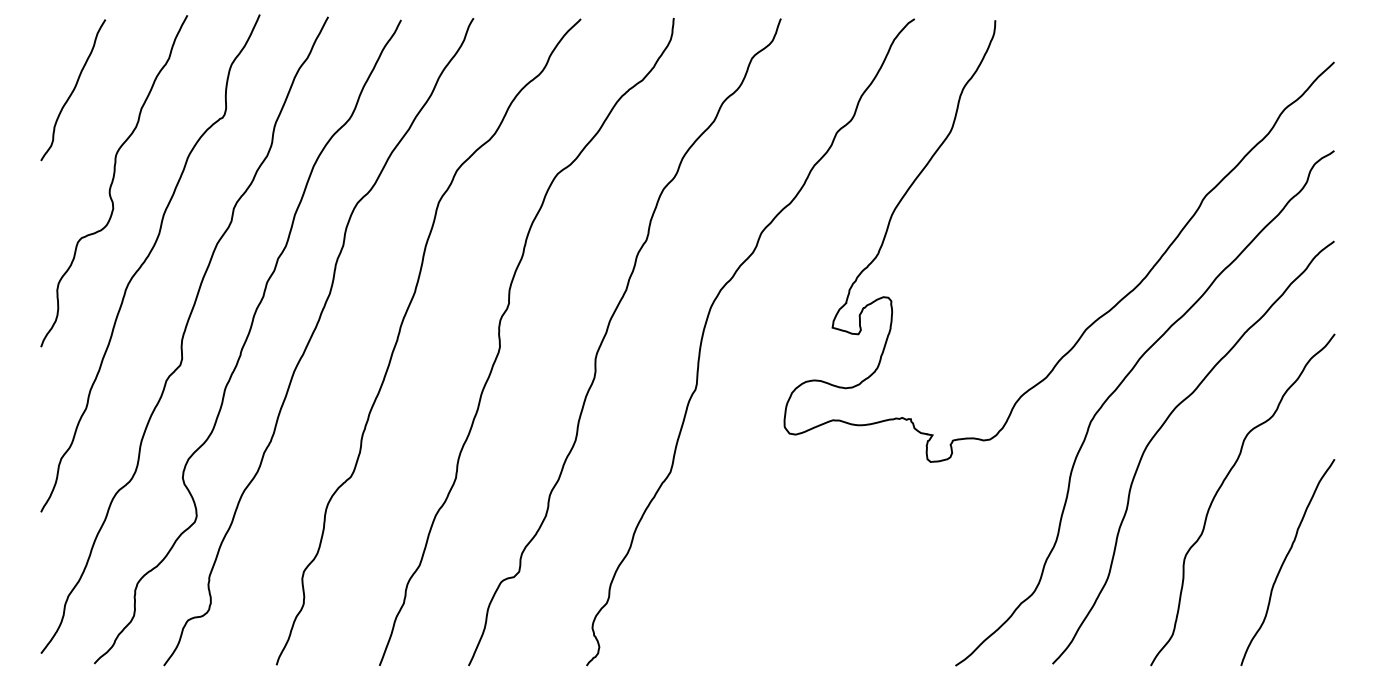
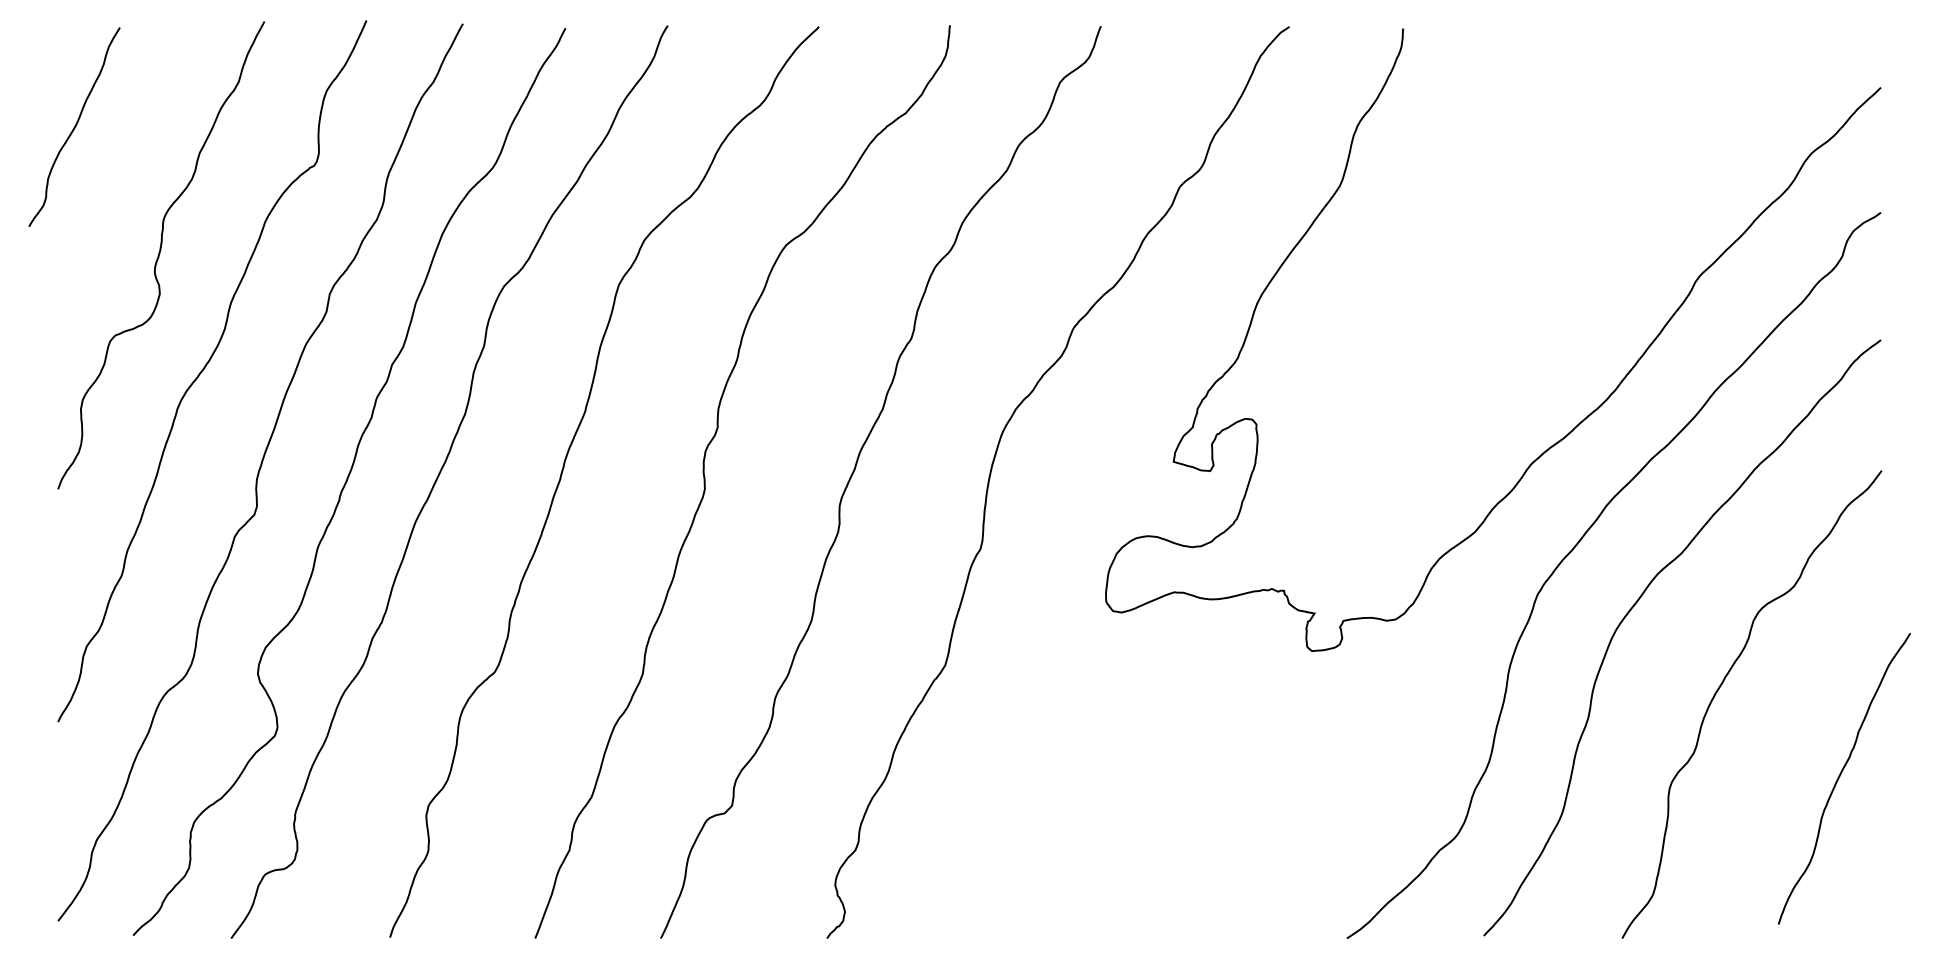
curve: (73, 89) -> (74, 126), moved
curve: (1285, 560) -> (1840, 776), moved

